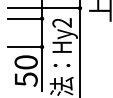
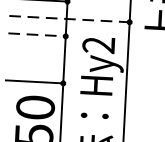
line: (44, 8) -> (70, 19), solid -> dashed
line: (25, 18) -> (38, 34), solid -> dashed

